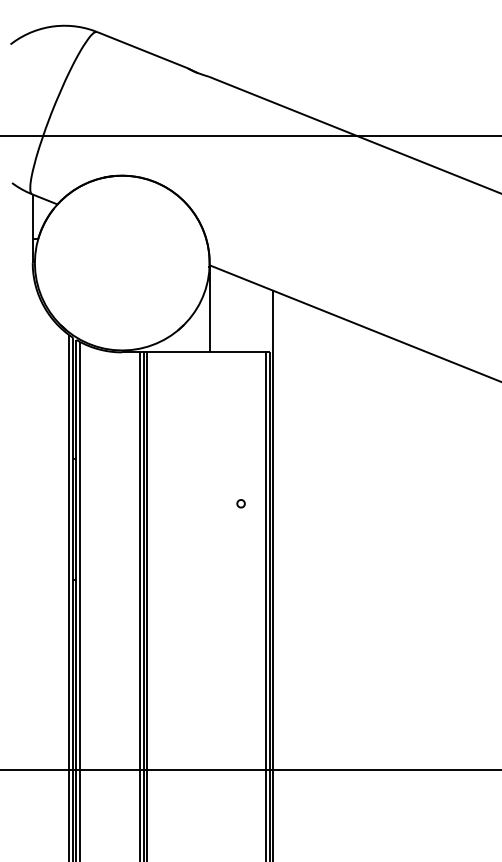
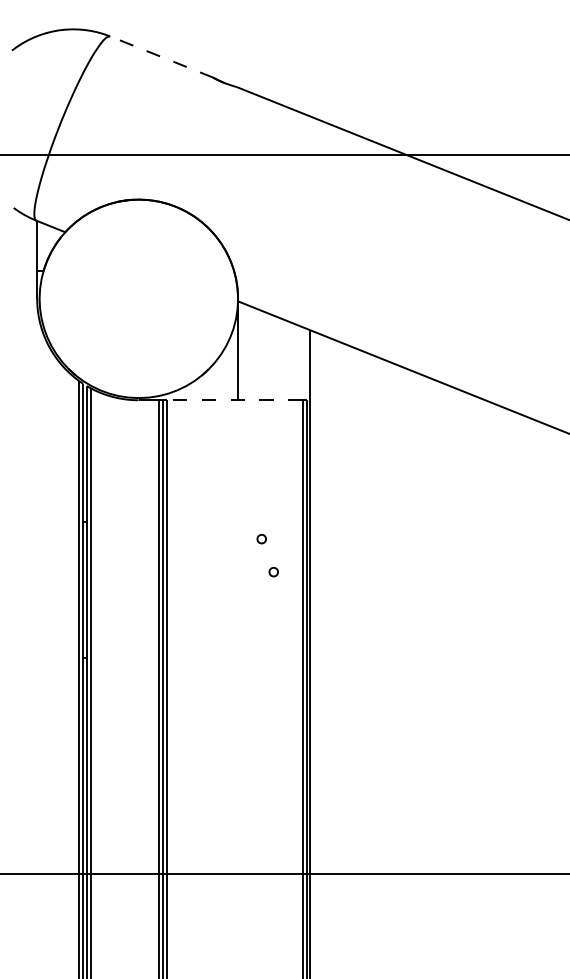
line: (142, 50) -> (161, 57), solid -> dashed
line: (206, 352) -> (234, 400), solid -> dashed
part: (230, 474) -> (261, 538), added

